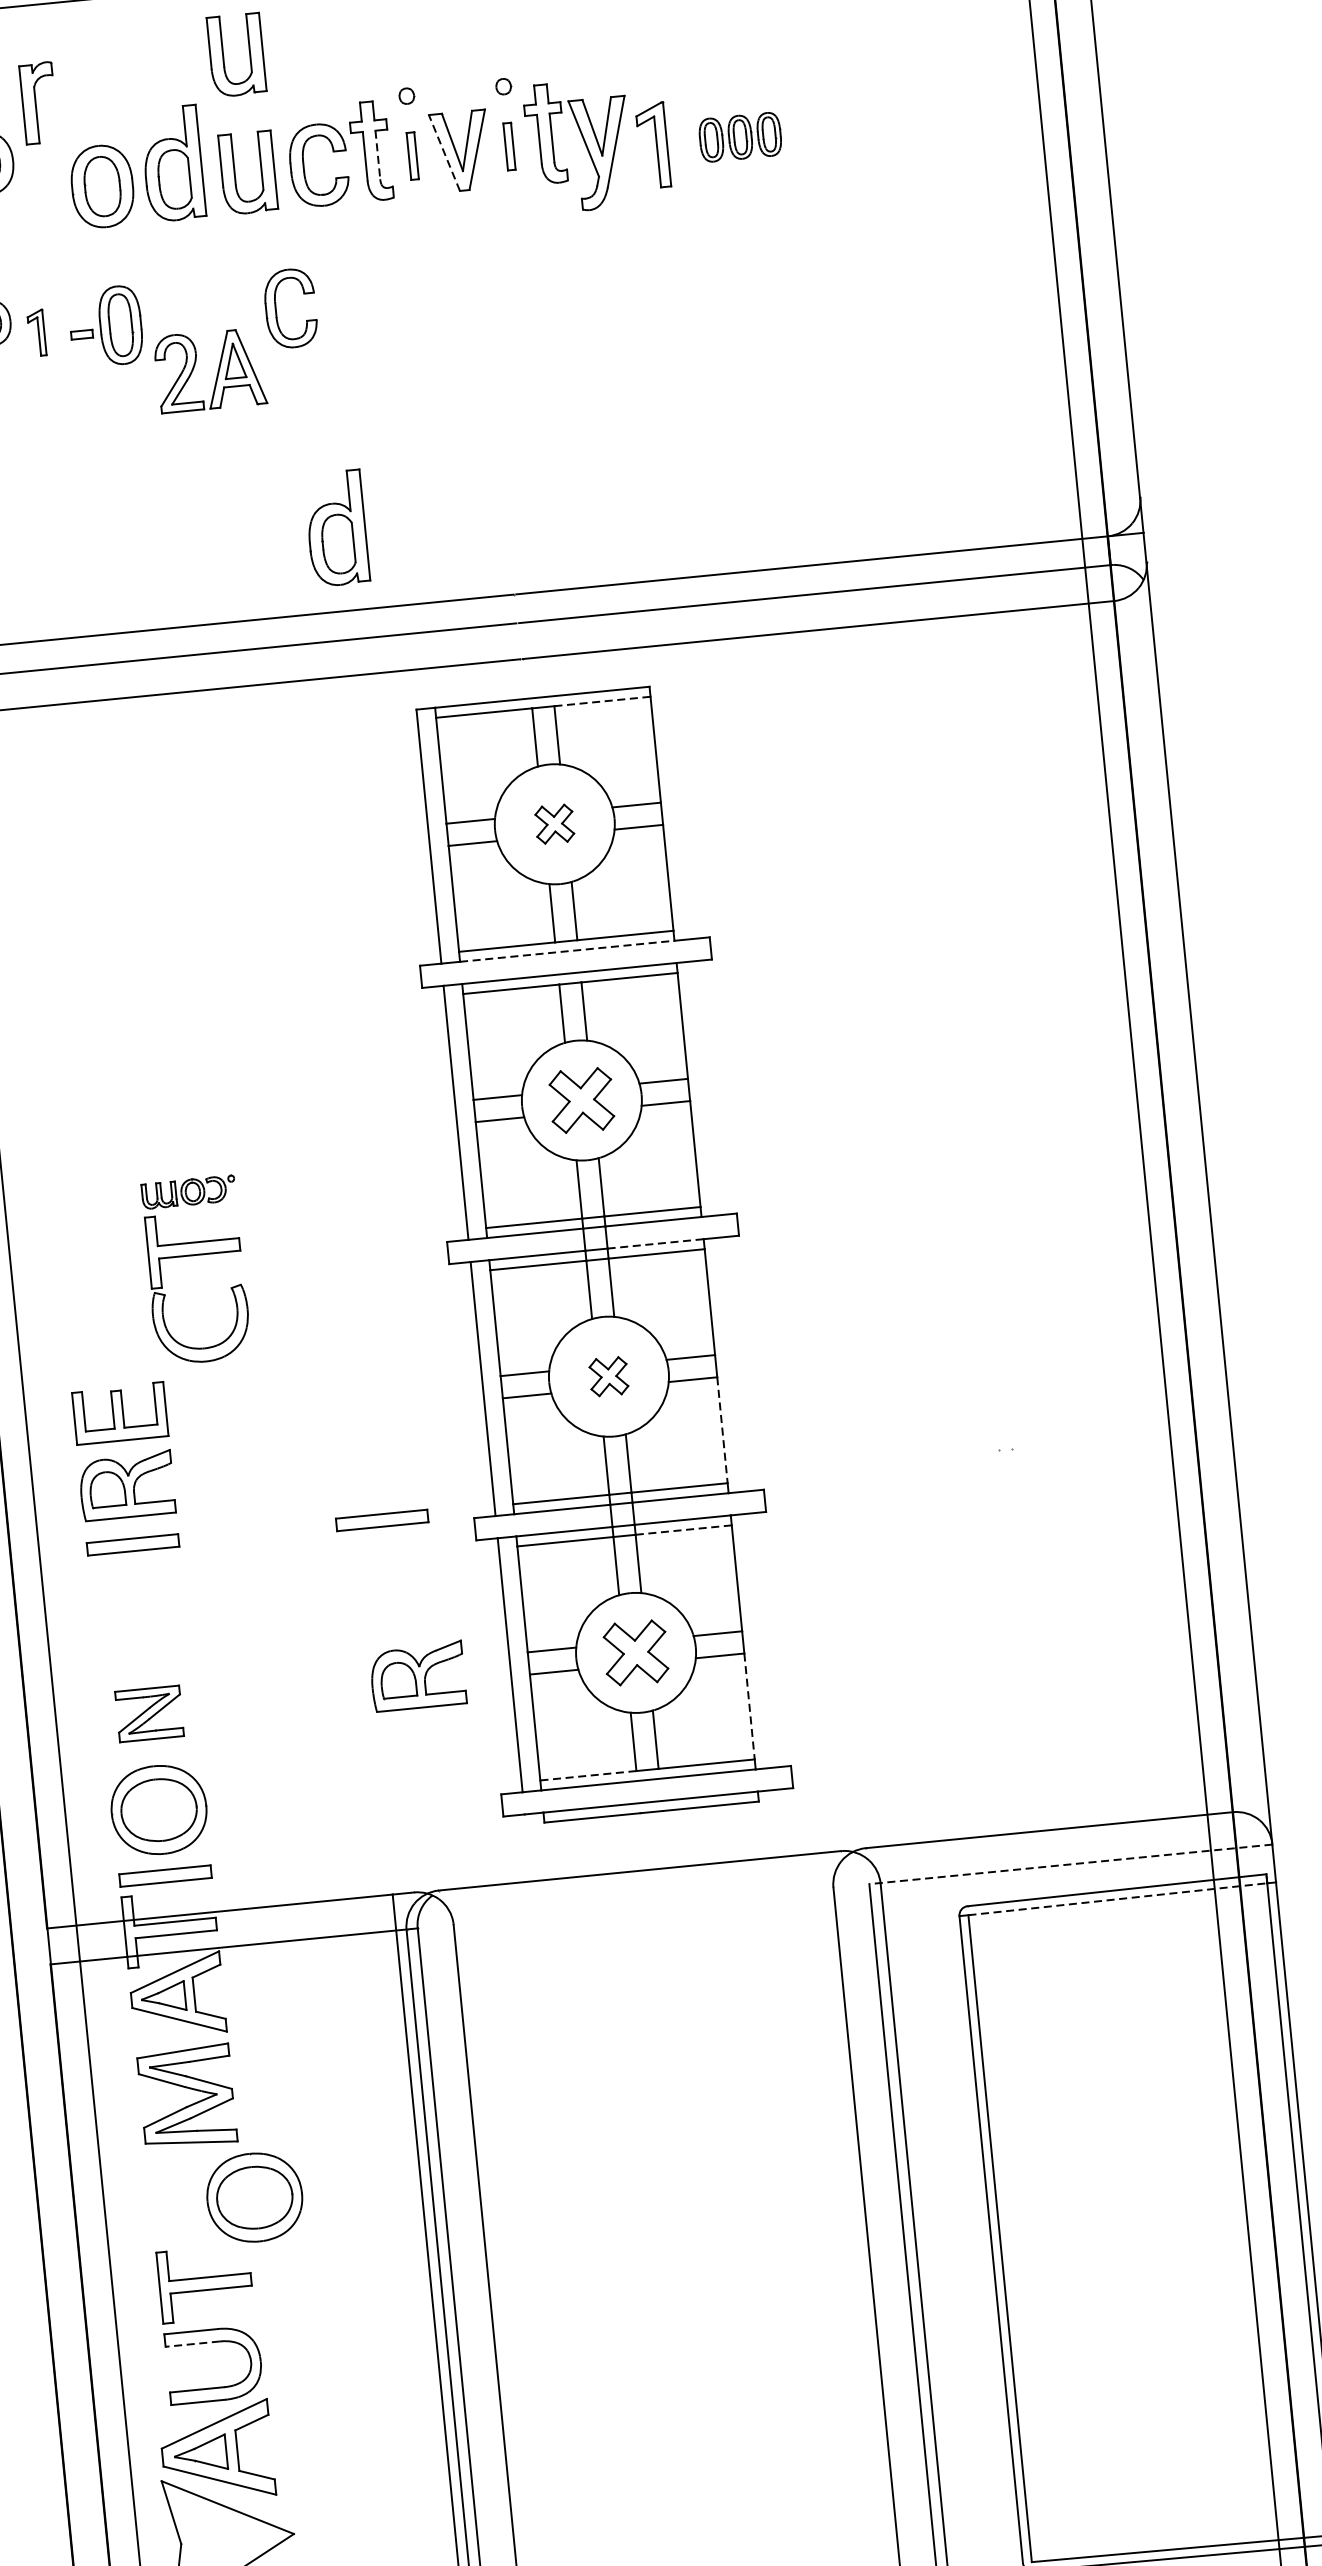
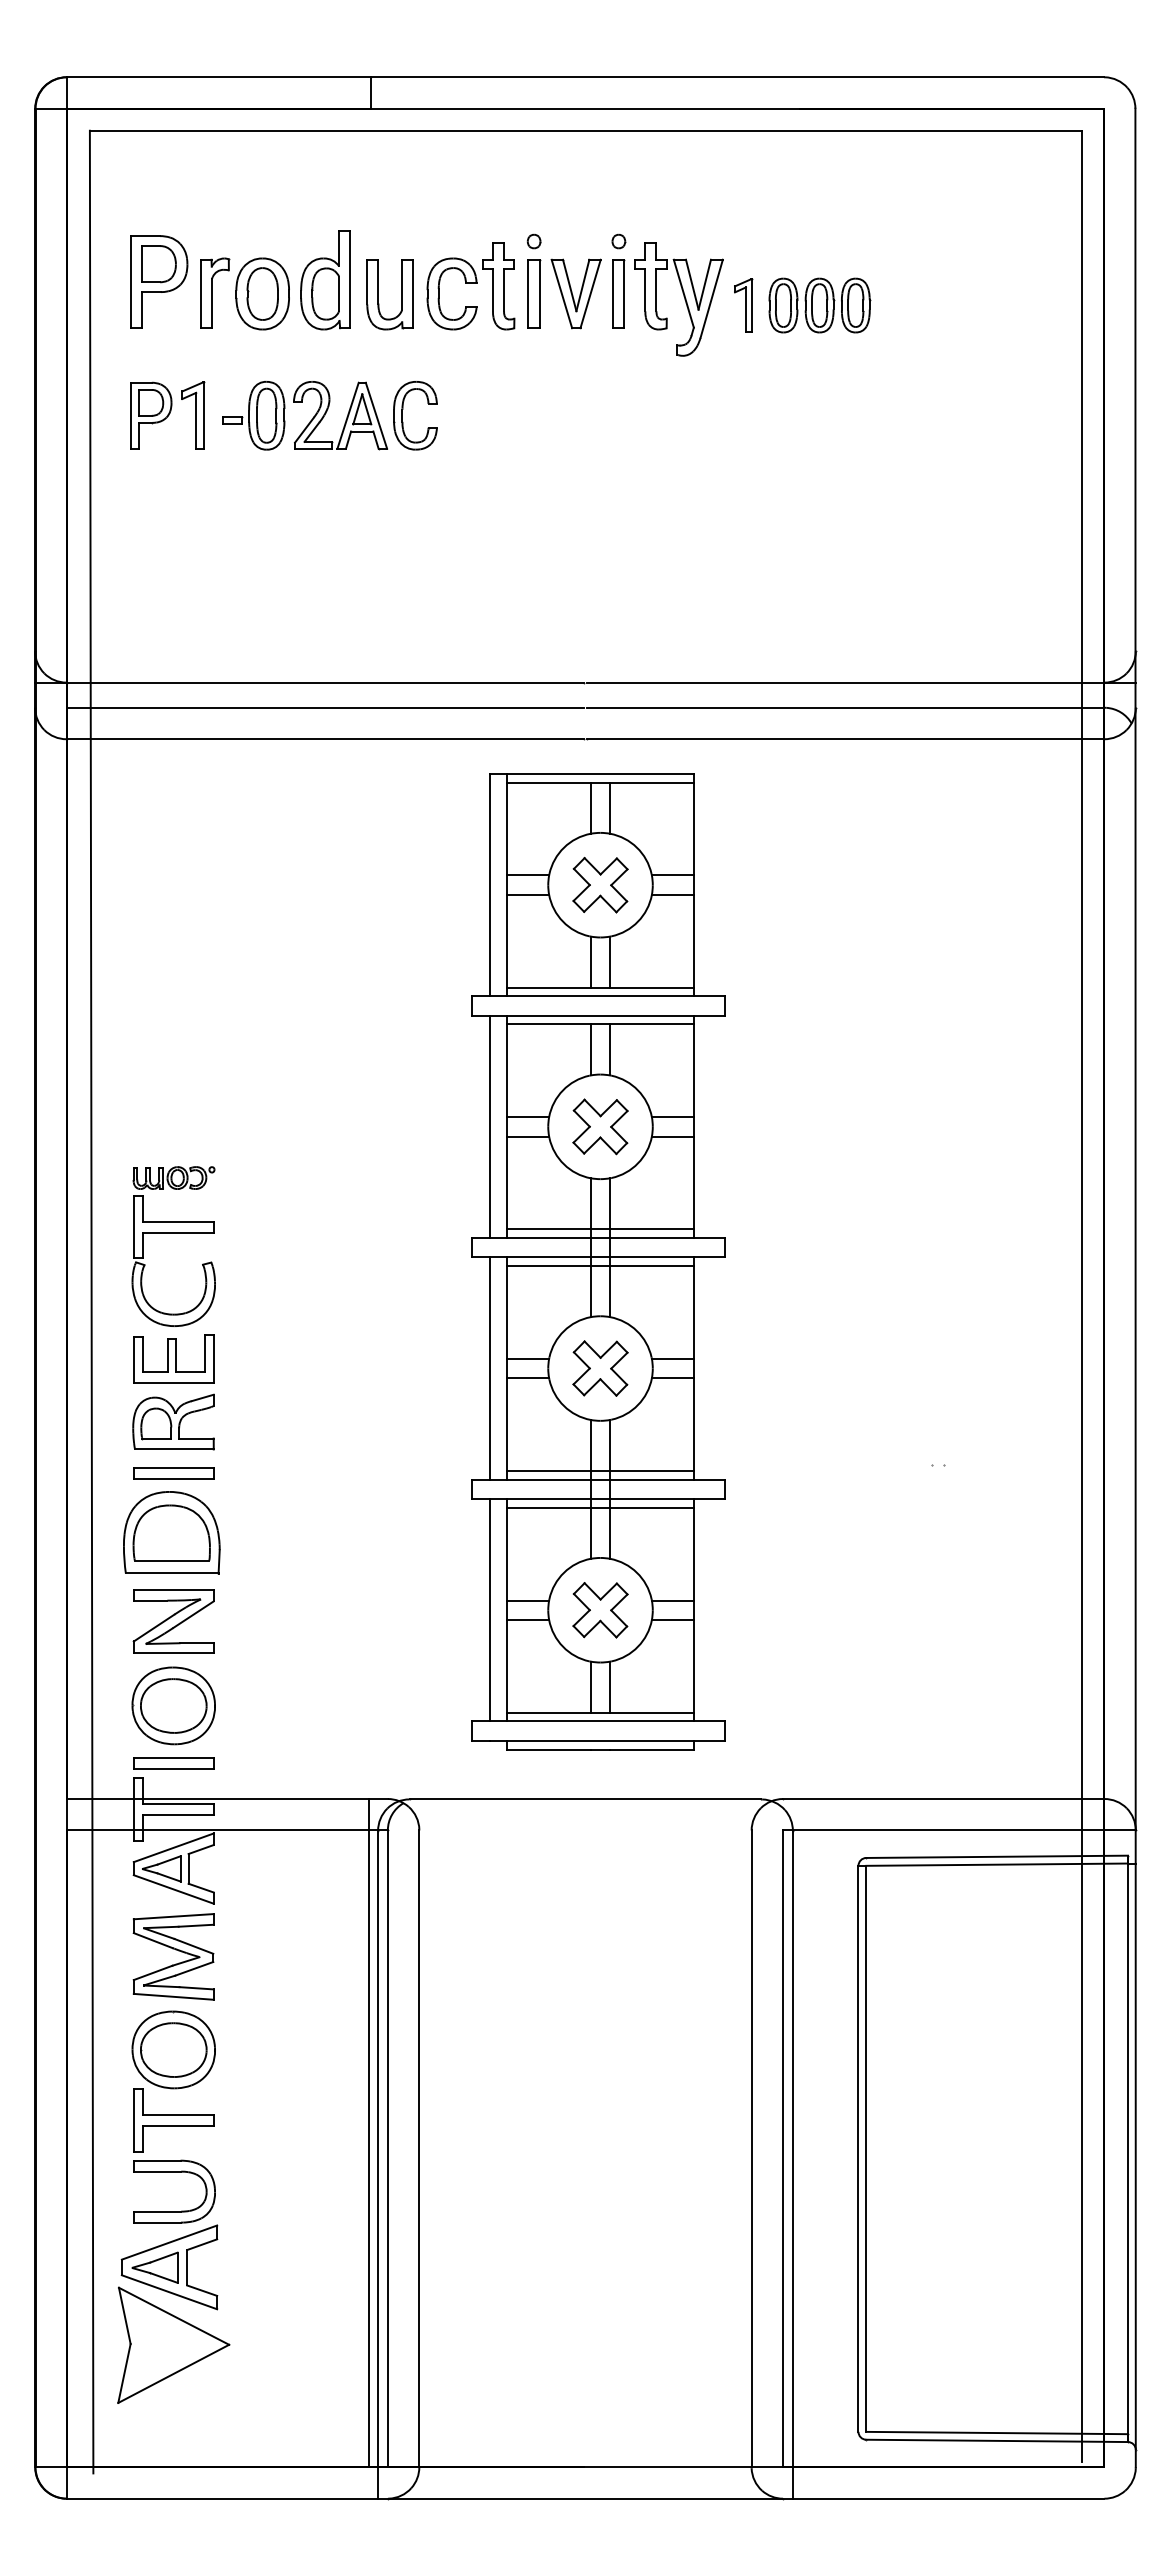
part: (223, 56) -> (378, 191), removed
part: (39, 102) -> (215, 292), moved
part: (740, 137) -> (819, 305), size x1.43
part: (653, 145) -> (743, 305), size x0.71
part: (509, 146) -> (618, 293), size x1.67
line: (444, 153) -> (561, 294), dashed -> solid
line: (378, 155) -> (504, 290), dashed -> solid
part: (413, 155) -> (534, 293), size x1.67
part: (37, 333) -> (193, 415), size x1.67
part: (217, 370) -> (346, 416), moved
part: (336, 528) -> (436, 610), removed
line: (602, 701) -> (652, 782), dashed -> solid
part: (554, 823) -> (600, 884), size x1.67
line: (567, 951) -> (600, 996), dashed -> solid
line: (655, 1243) -> (652, 1257), dashed -> solid
part: (194, 1255) -> (173, 1233), moved
part: (608, 1376) -> (600, 1368), size x1.67
line: (722, 1431) -> (694, 1425), dashed -> solid
part: (381, 1520) -> (391, 1473), removed
line: (682, 1529) -> (651, 1507), dashed -> solid
part: (137, 1612) -> (171, 1532), added
part: (417, 1675) -> (409, 1611), removed
line: (749, 1706) -> (694, 1666), dashed -> solid
part: (149, 1713) -> (173, 1621), size x1.43
line: (588, 1775) -> (548, 1712), dashed -> solid
line: (1069, 1864) -> (958, 1830), dashed -> solid
line: (1118, 1899) -> (997, 1864), dashed -> solid
part: (254, 2197) -> (173, 2049), moved
line: (192, 2343) -> (157, 2171), dashed -> solid

